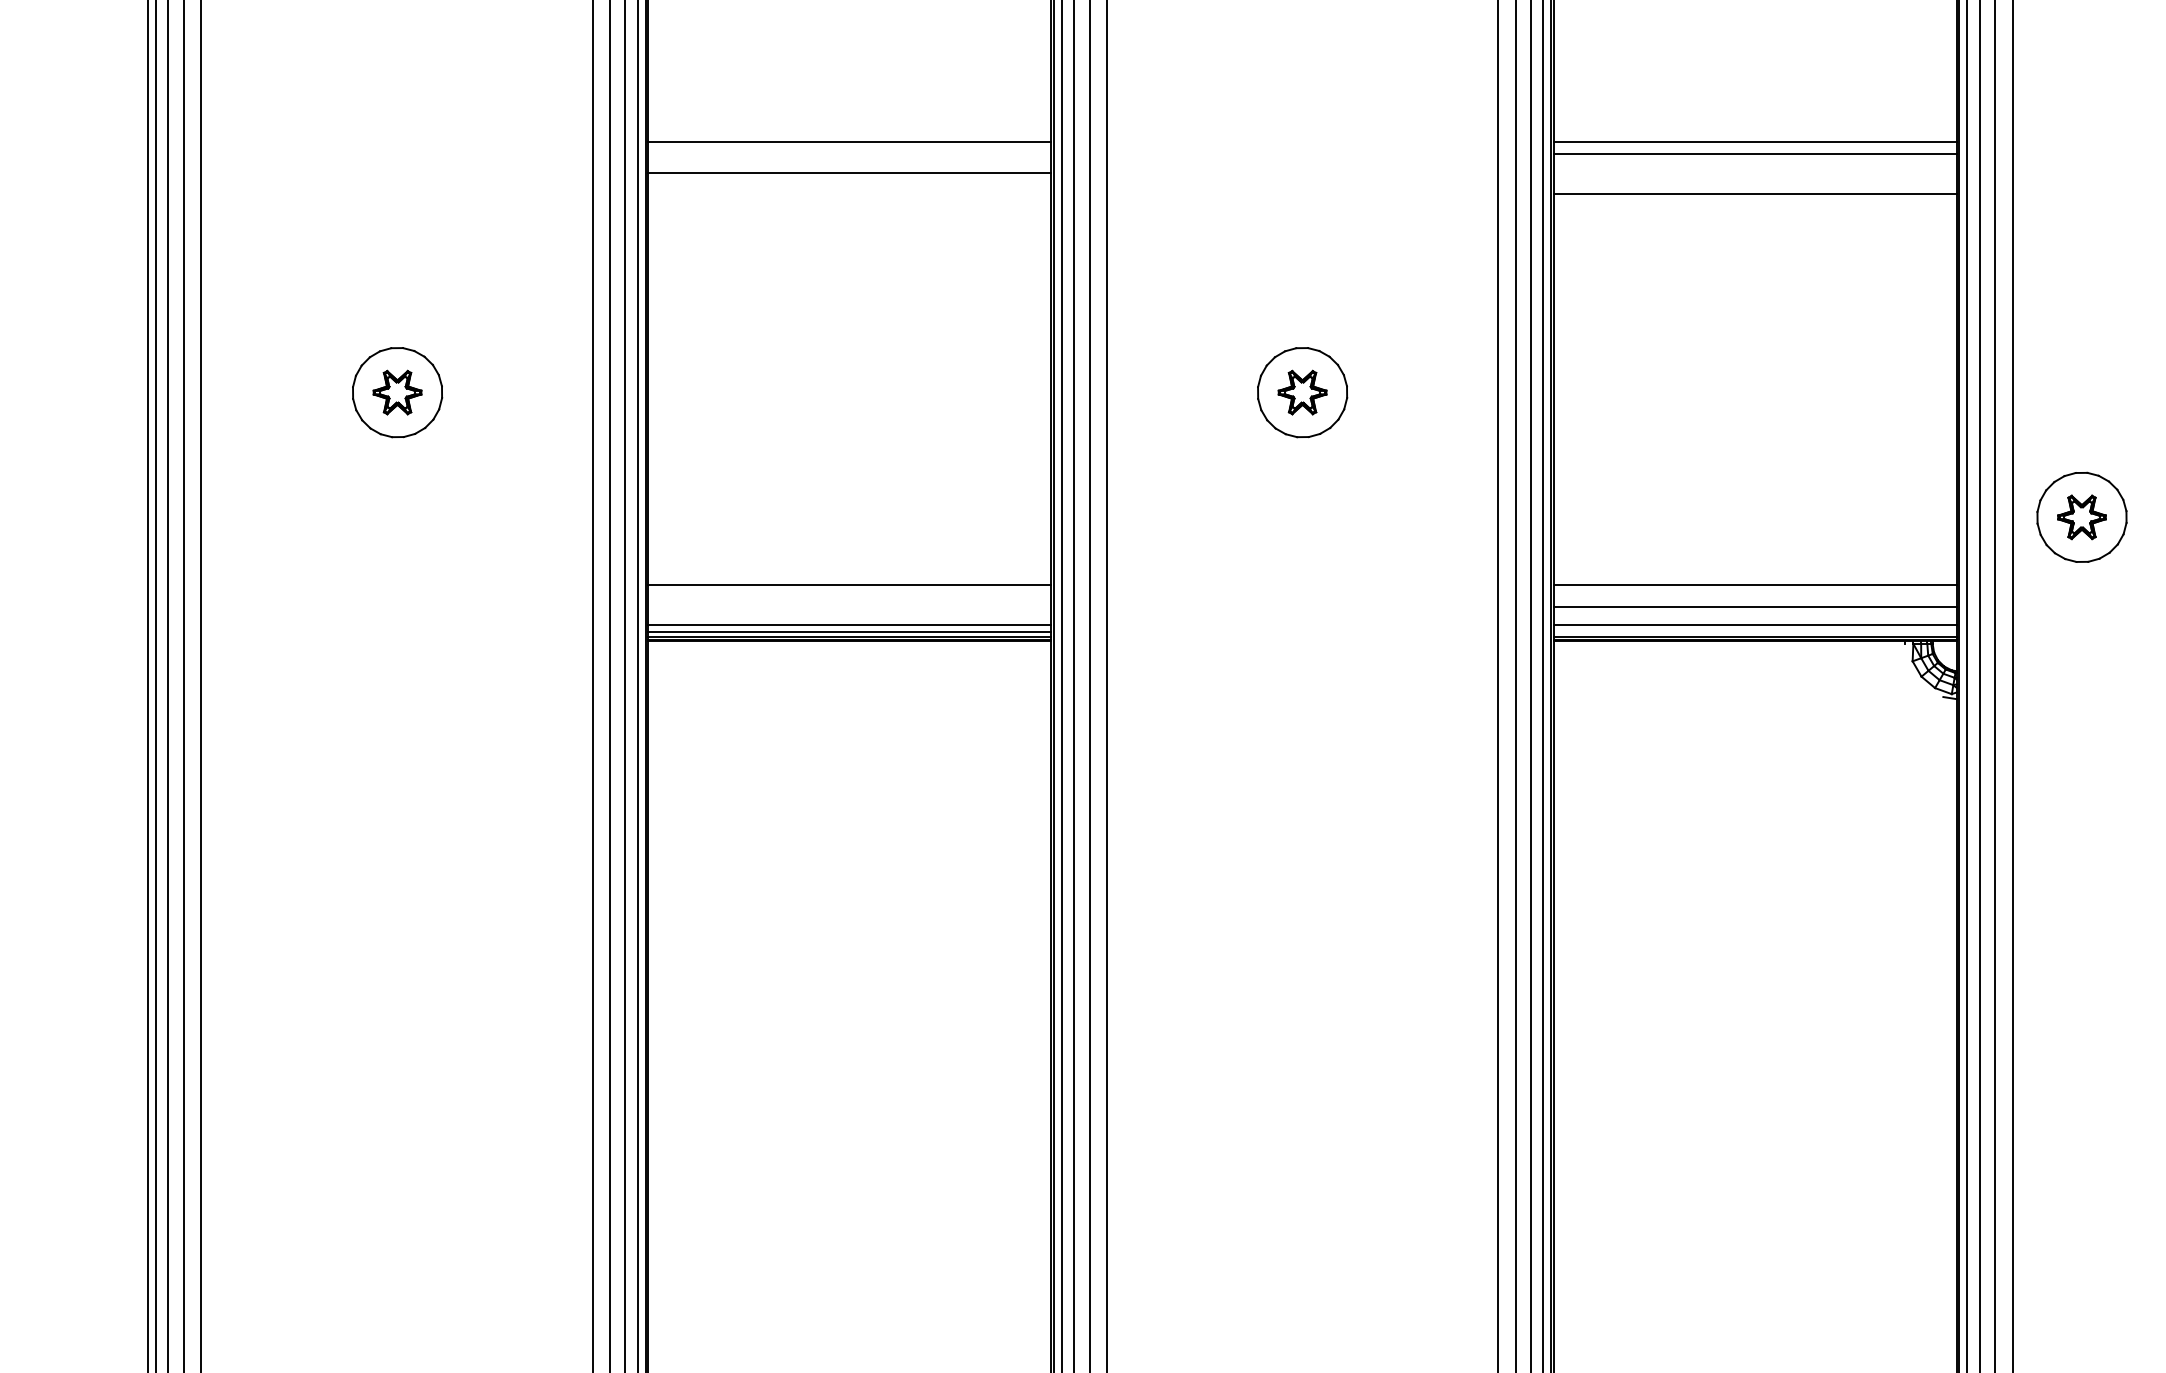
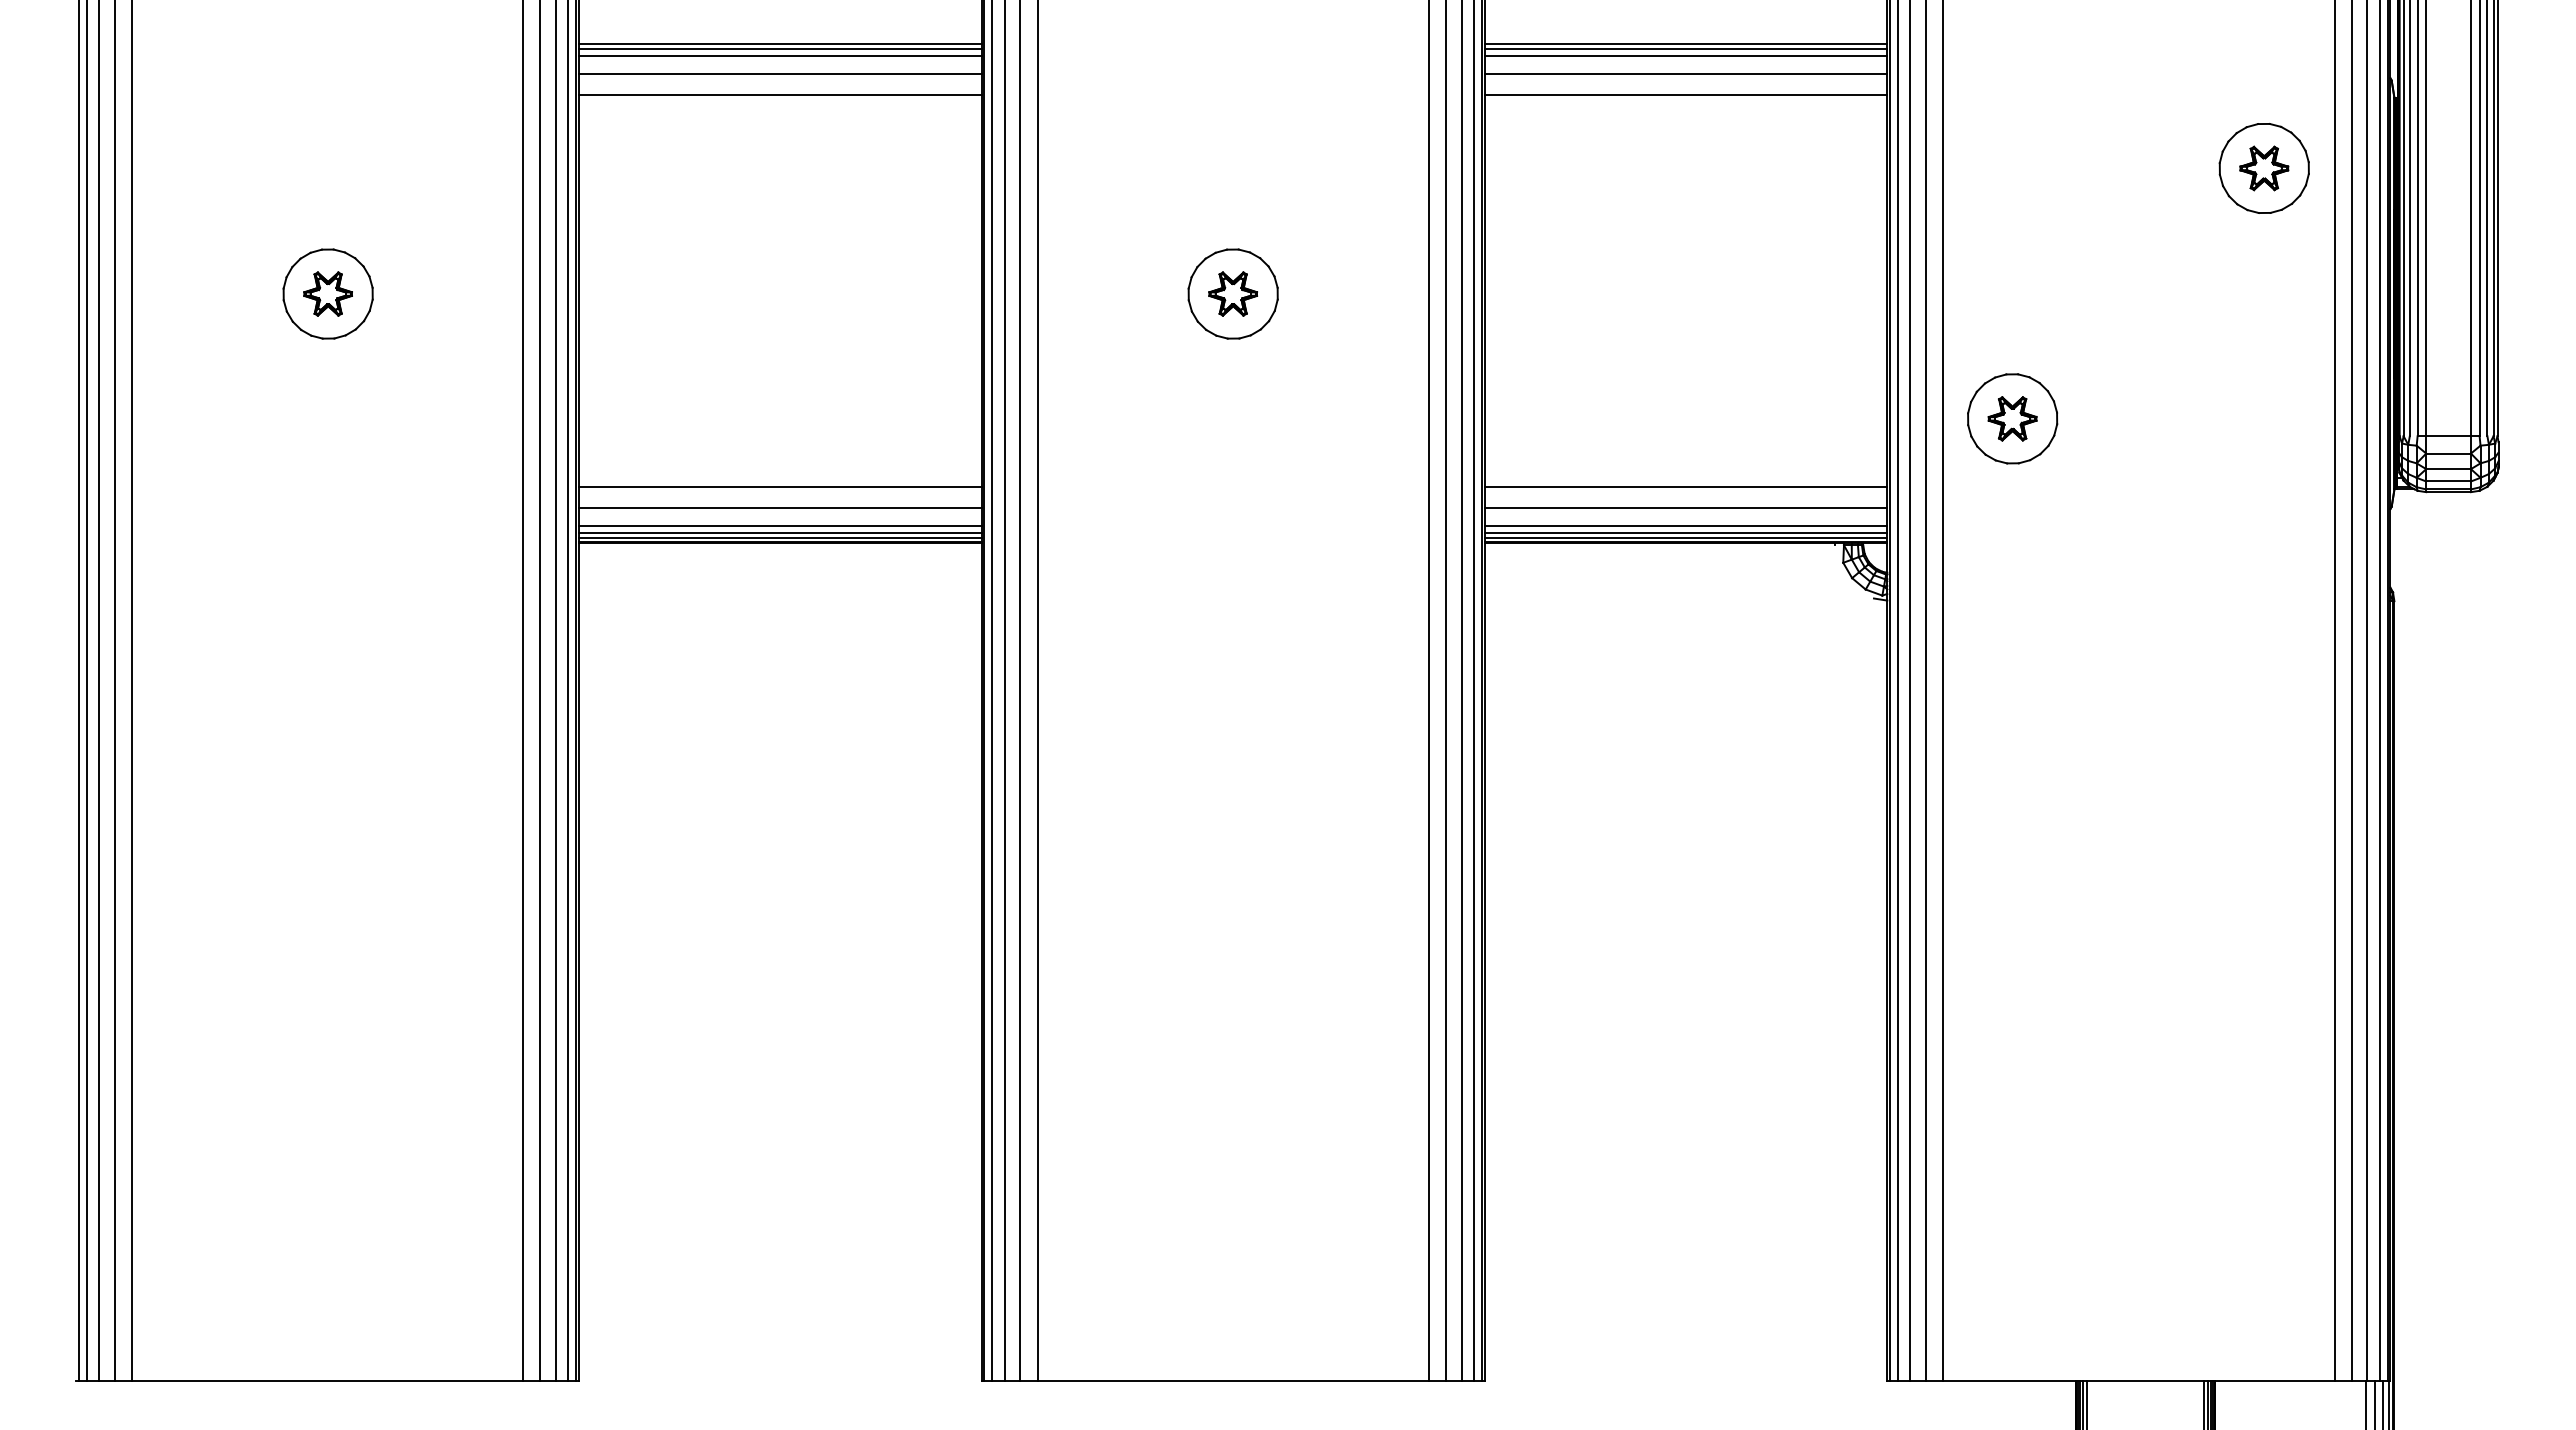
line: (849, 147) -> (780, 48), added
line: (1754, 147) -> (1685, 48), added
line: (849, 154) -> (780, 55), added
line: (1754, 173) -> (1685, 74), added
line: (849, 194) -> (780, 95), added
line: (849, 607) -> (780, 508), added
line: (1754, 632) -> (1685, 533), added

